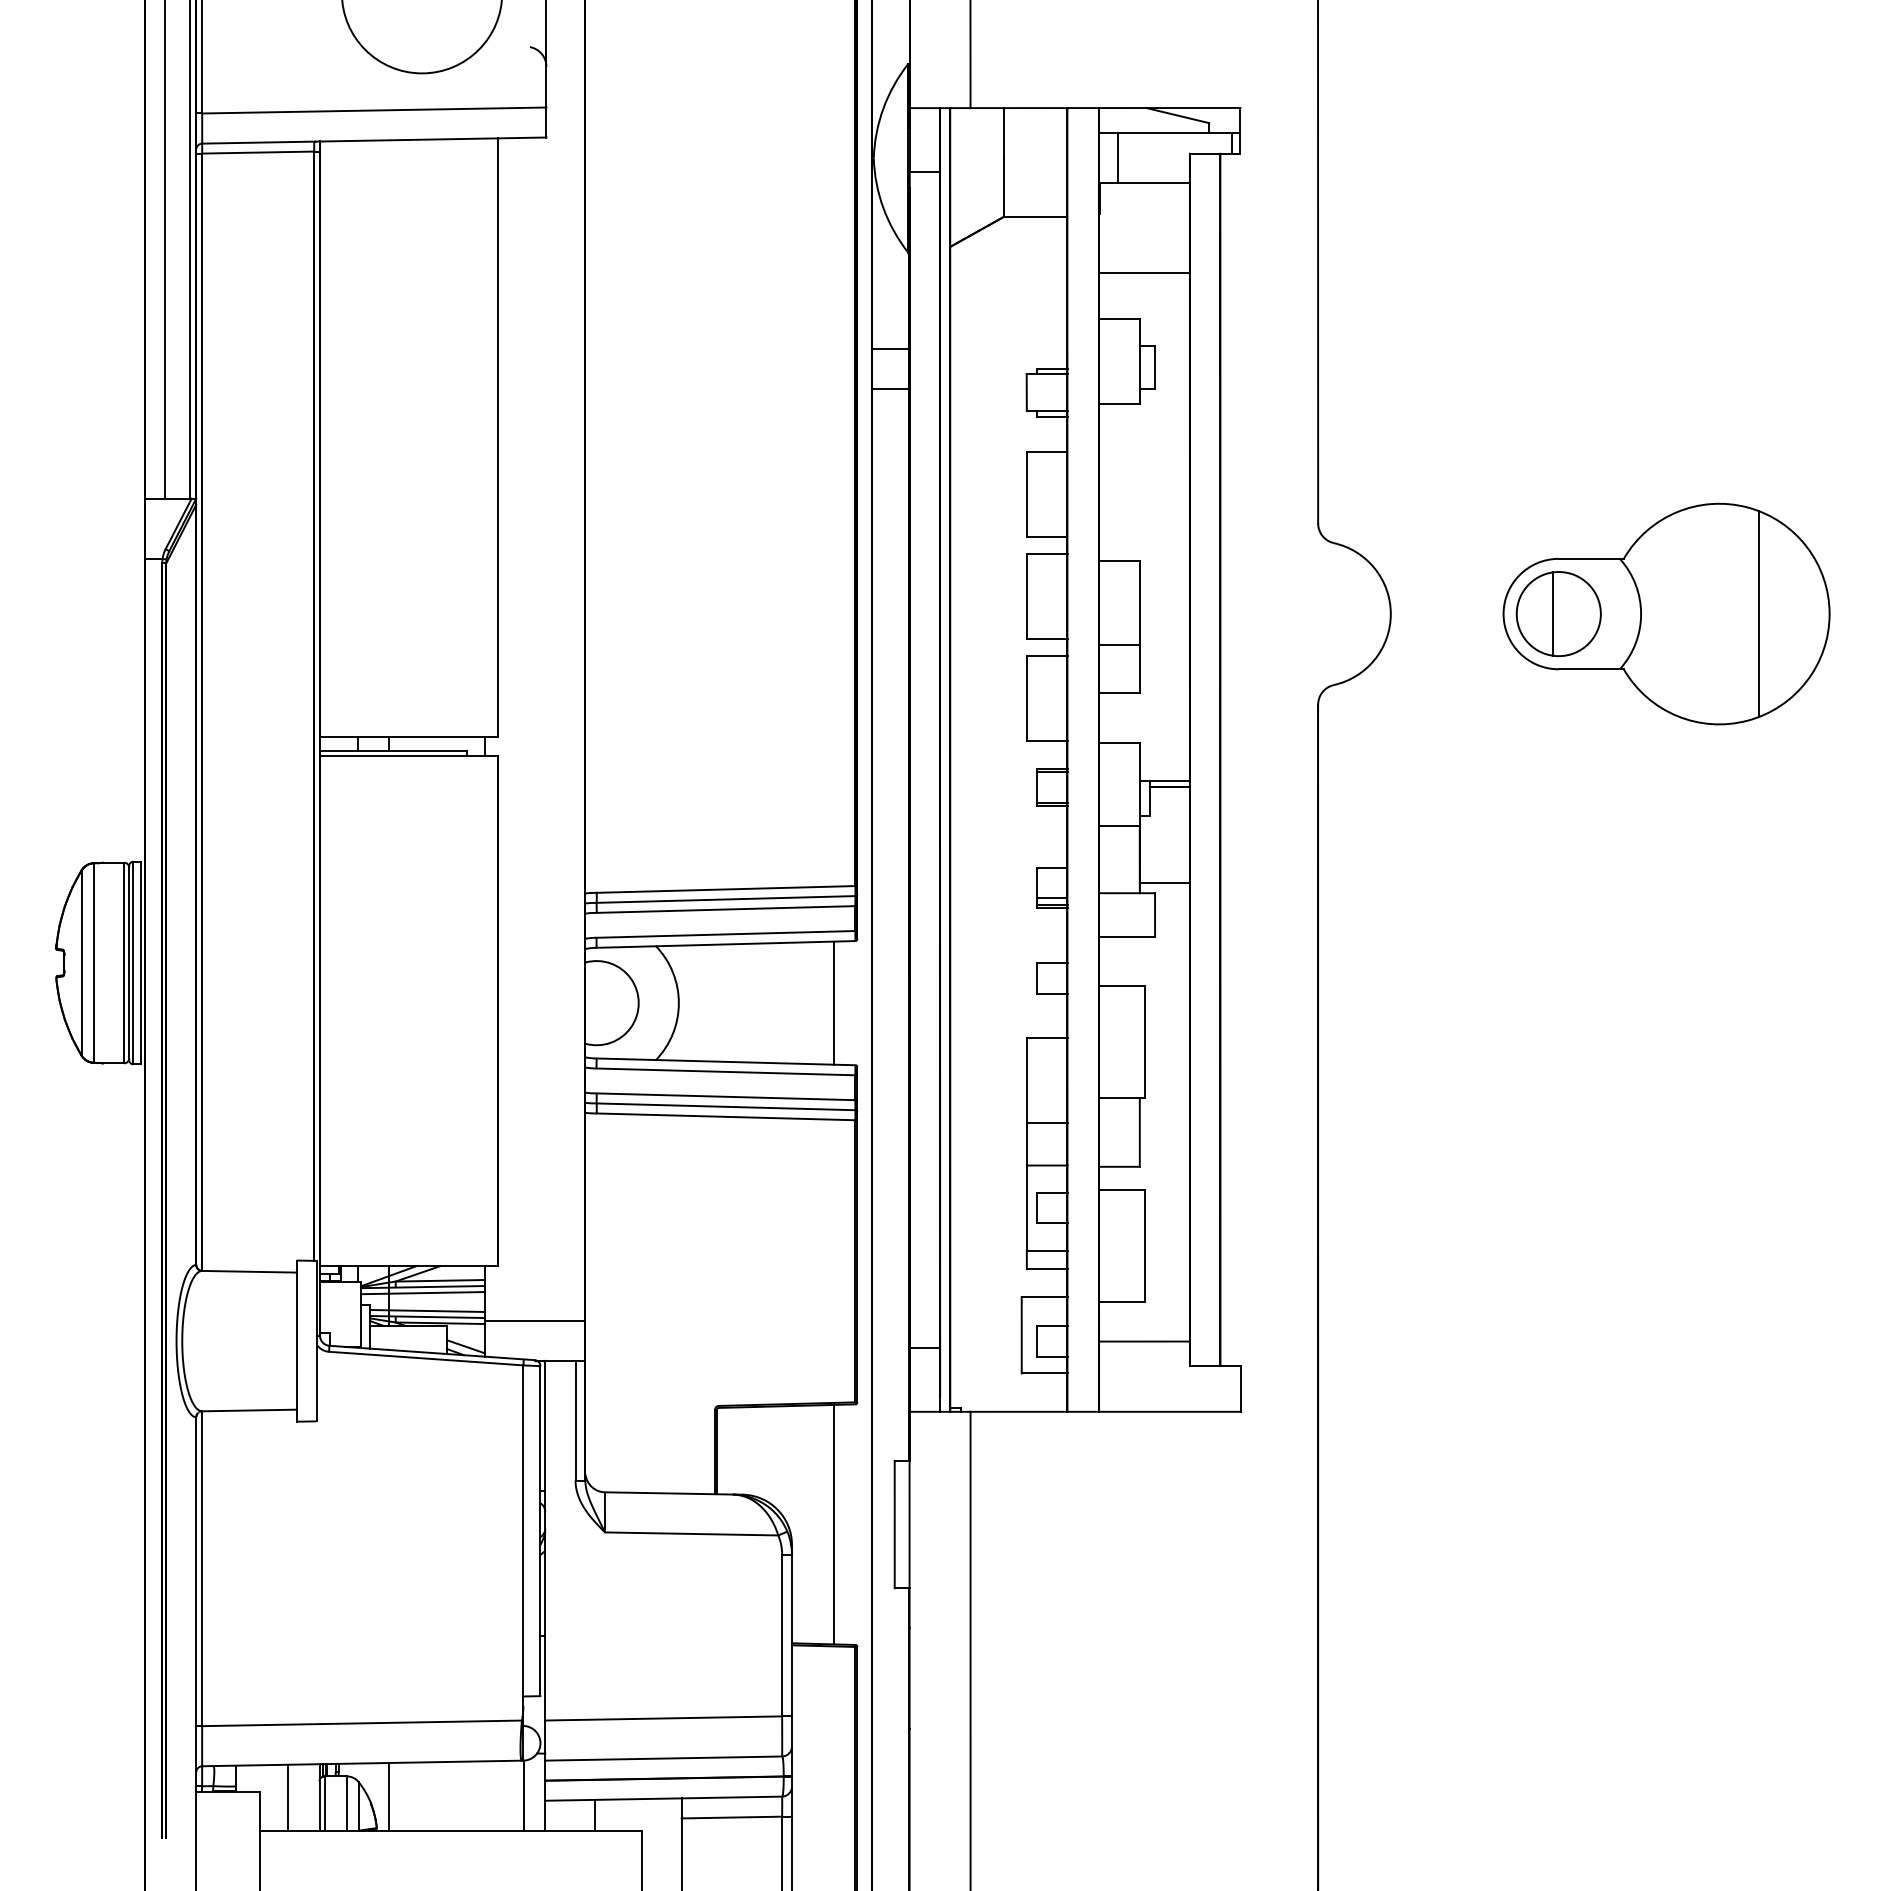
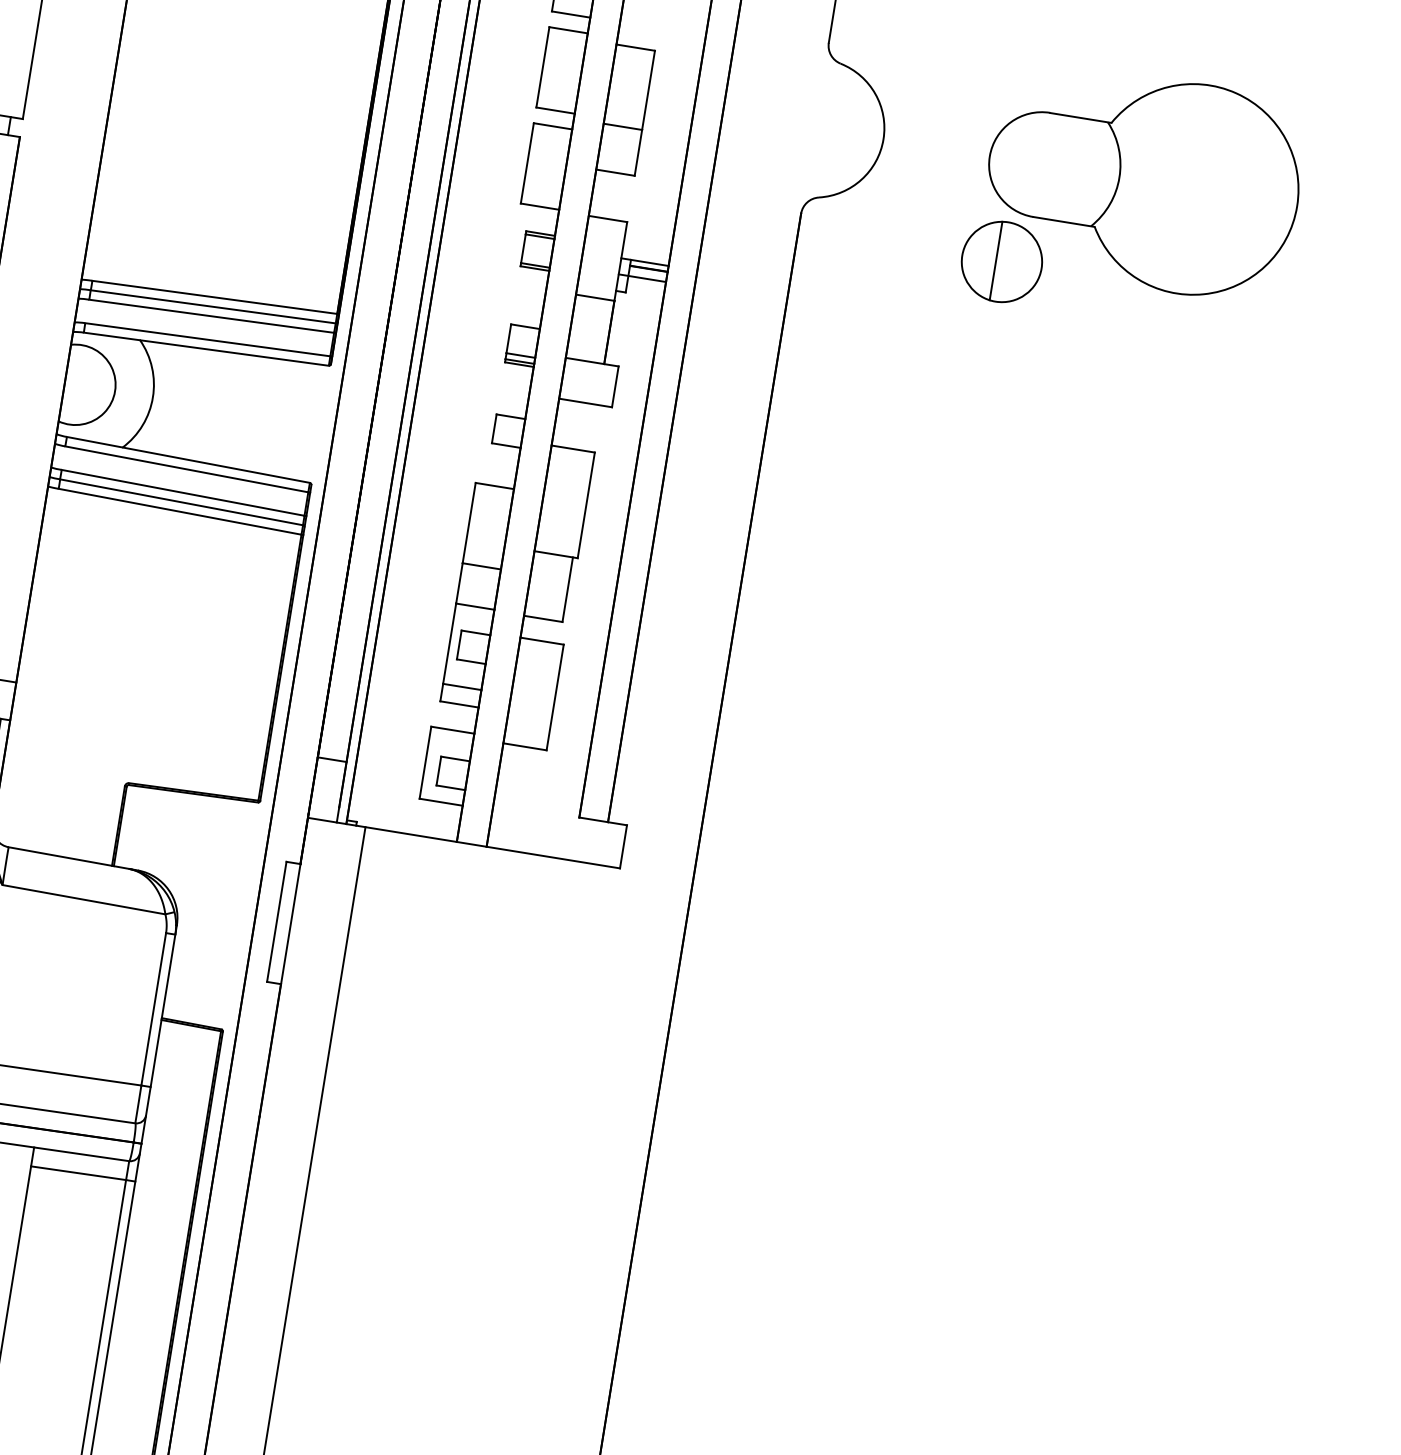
part: (1558, 613) -> (1001, 261), moved
line: (1759, 613) -> (1231, 195), removed
line: (1164, 883) -> (642, 278), moved
line: (834, 1002) -> (299, 420), removed
line: (1144, 1341) -> (540, 787), removed
line: (834, 1524) -> (220, 912), removed

